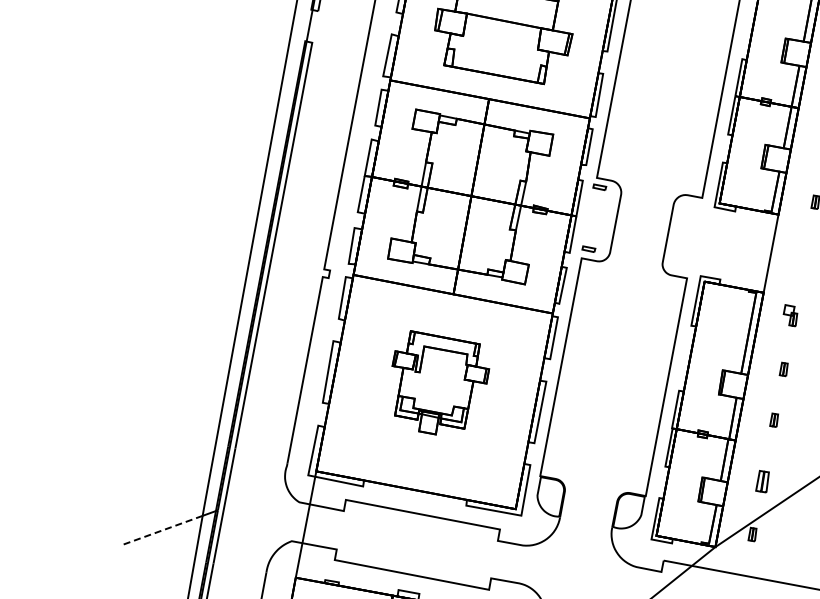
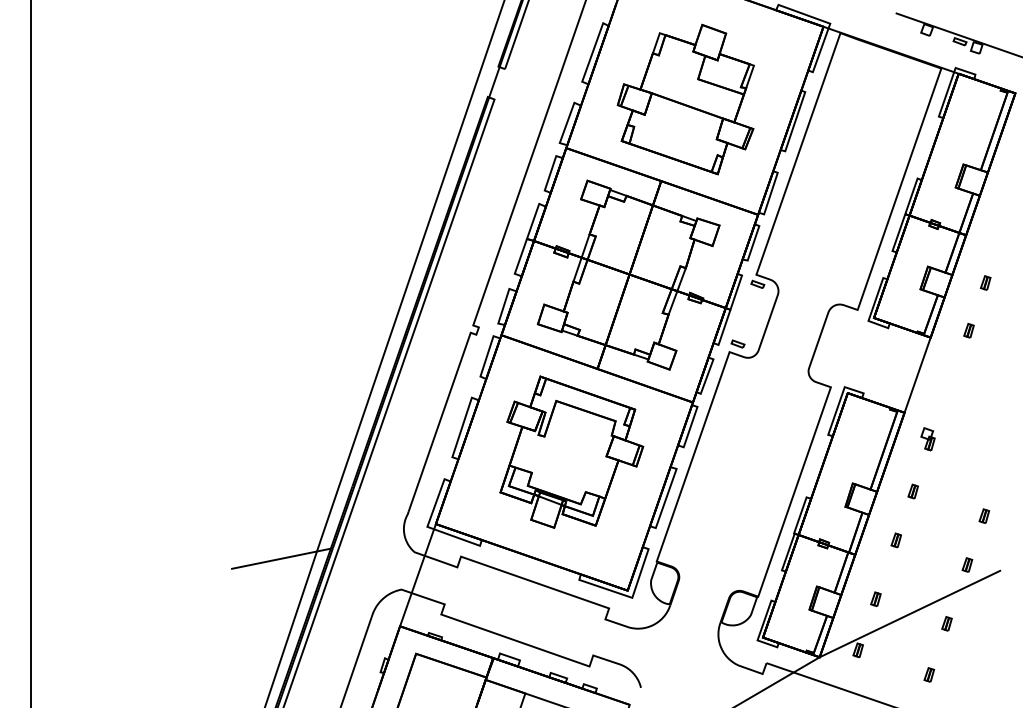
part: (439, 379) -> (571, 451), size x1.43
part: (762, 480) -> (875, 598), size x0.62
line: (161, 530) -> (274, 560), dashed -> solid

